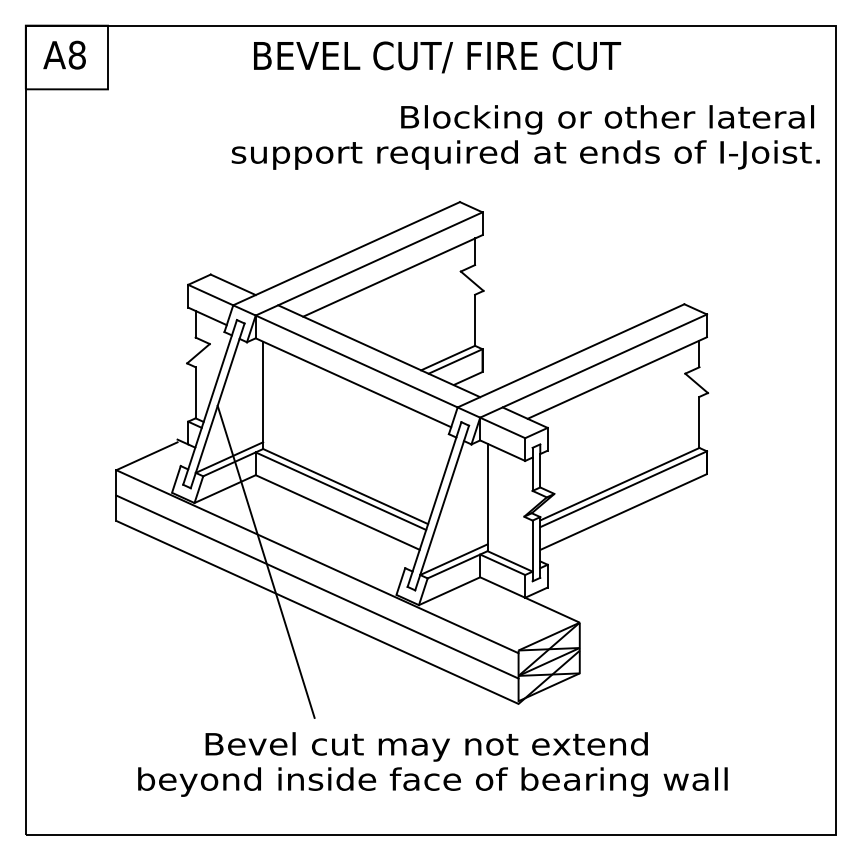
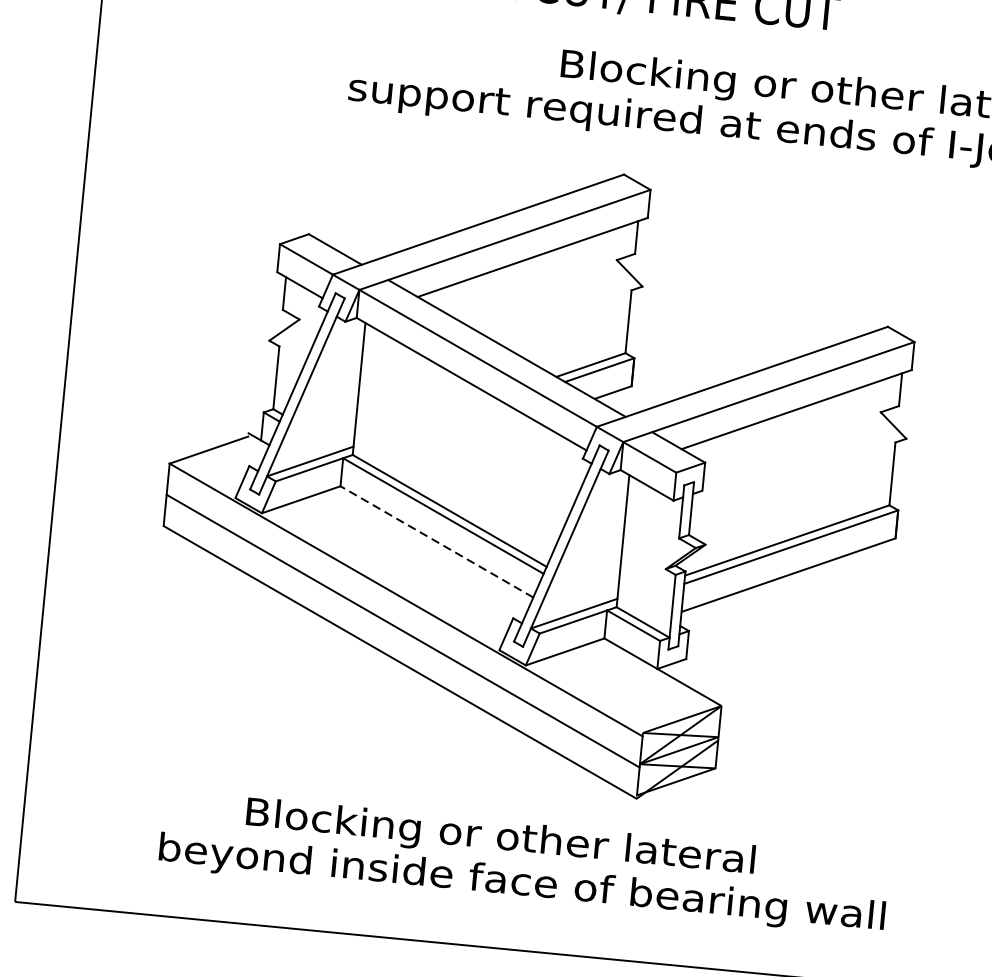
line: (337, 512) -> (436, 541), solid -> dashed
line: (265, 561) -> (342, 593), removed
text: (437, 746) -> (531, 841), Bevel cut may not extend -> Blocking or other lateral

